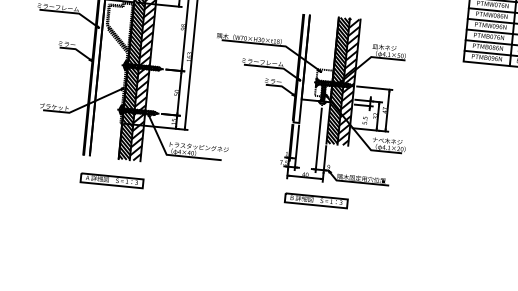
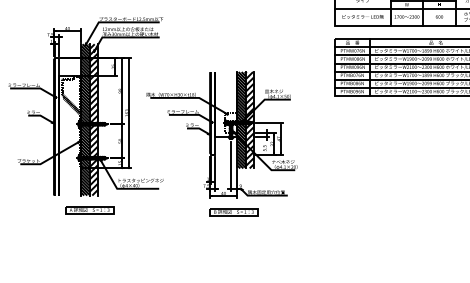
part: (111, 180) -> (89, 210), moved

